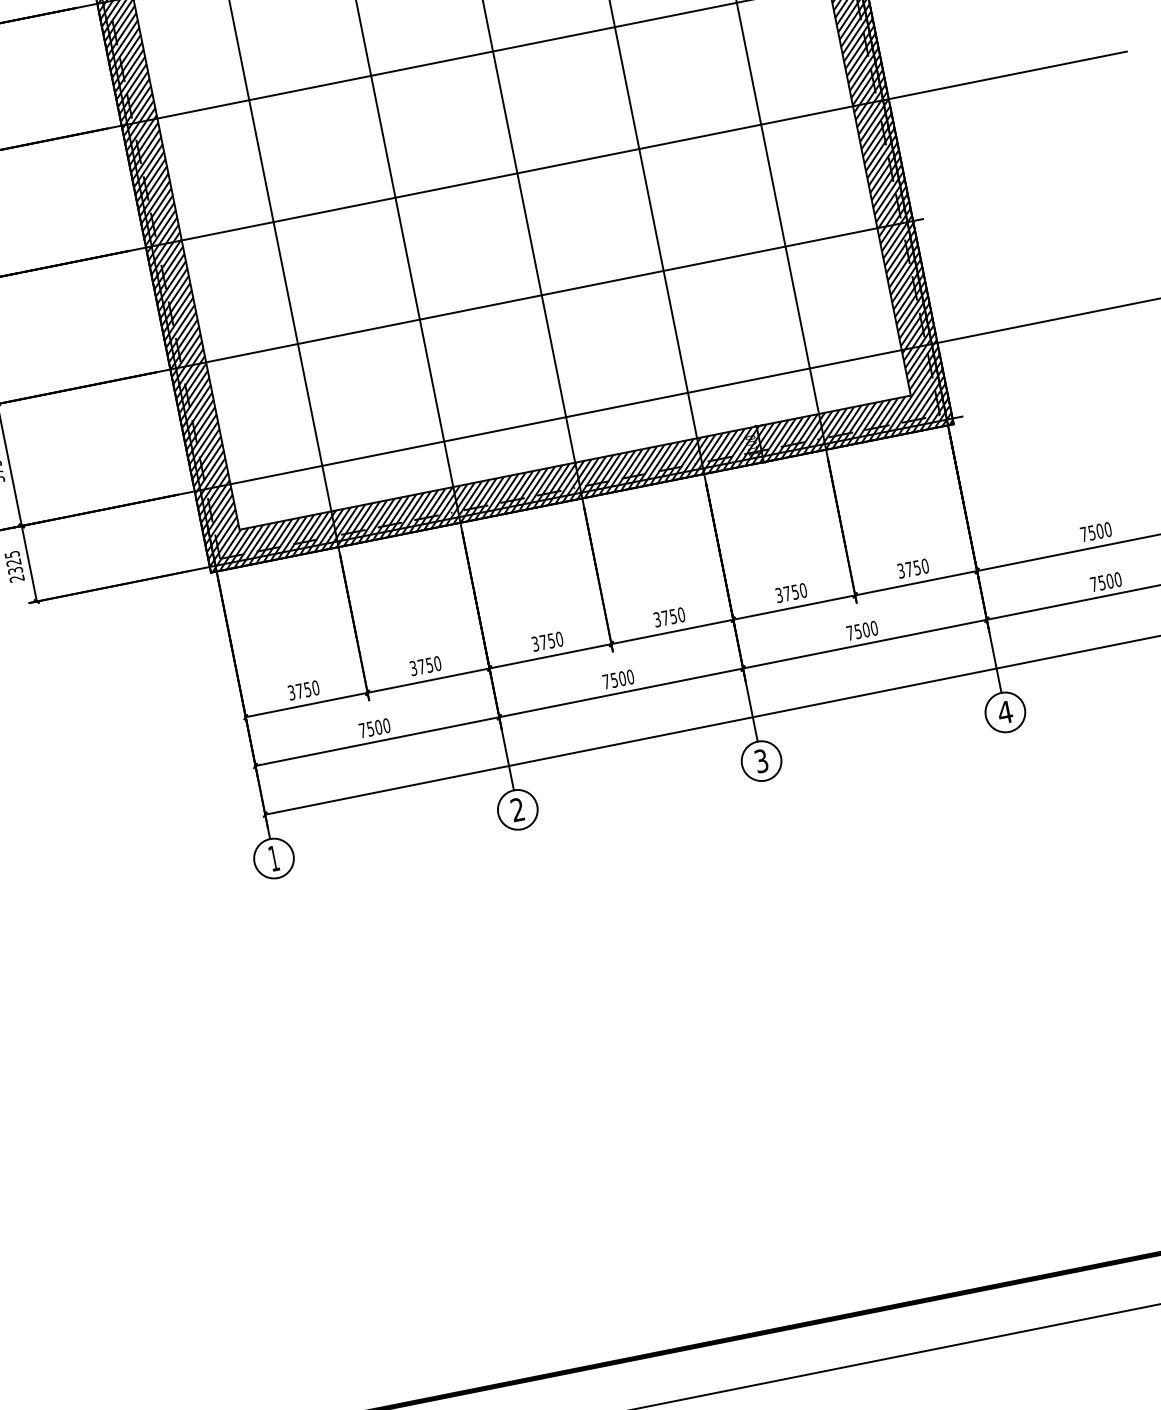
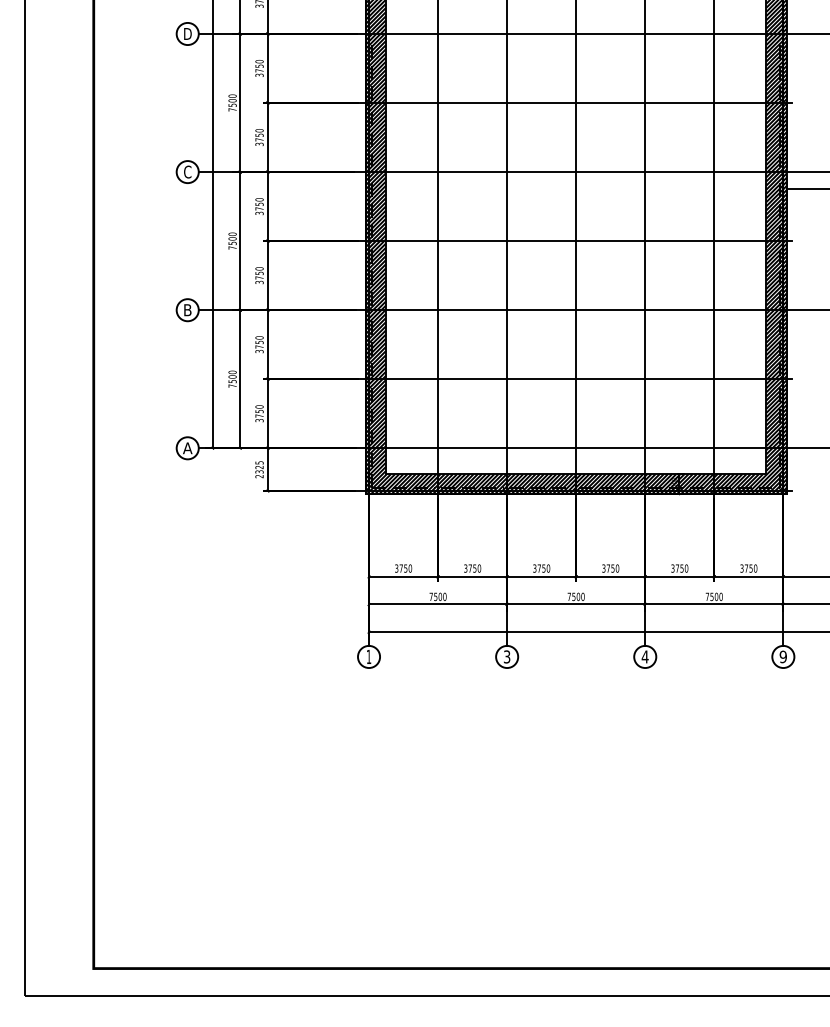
text: (1005, 711) -> (783, 656), 4 -> 9
text: (760, 760) -> (644, 656), 3 -> 4
text: (518, 808) -> (507, 656), 2 -> 3

